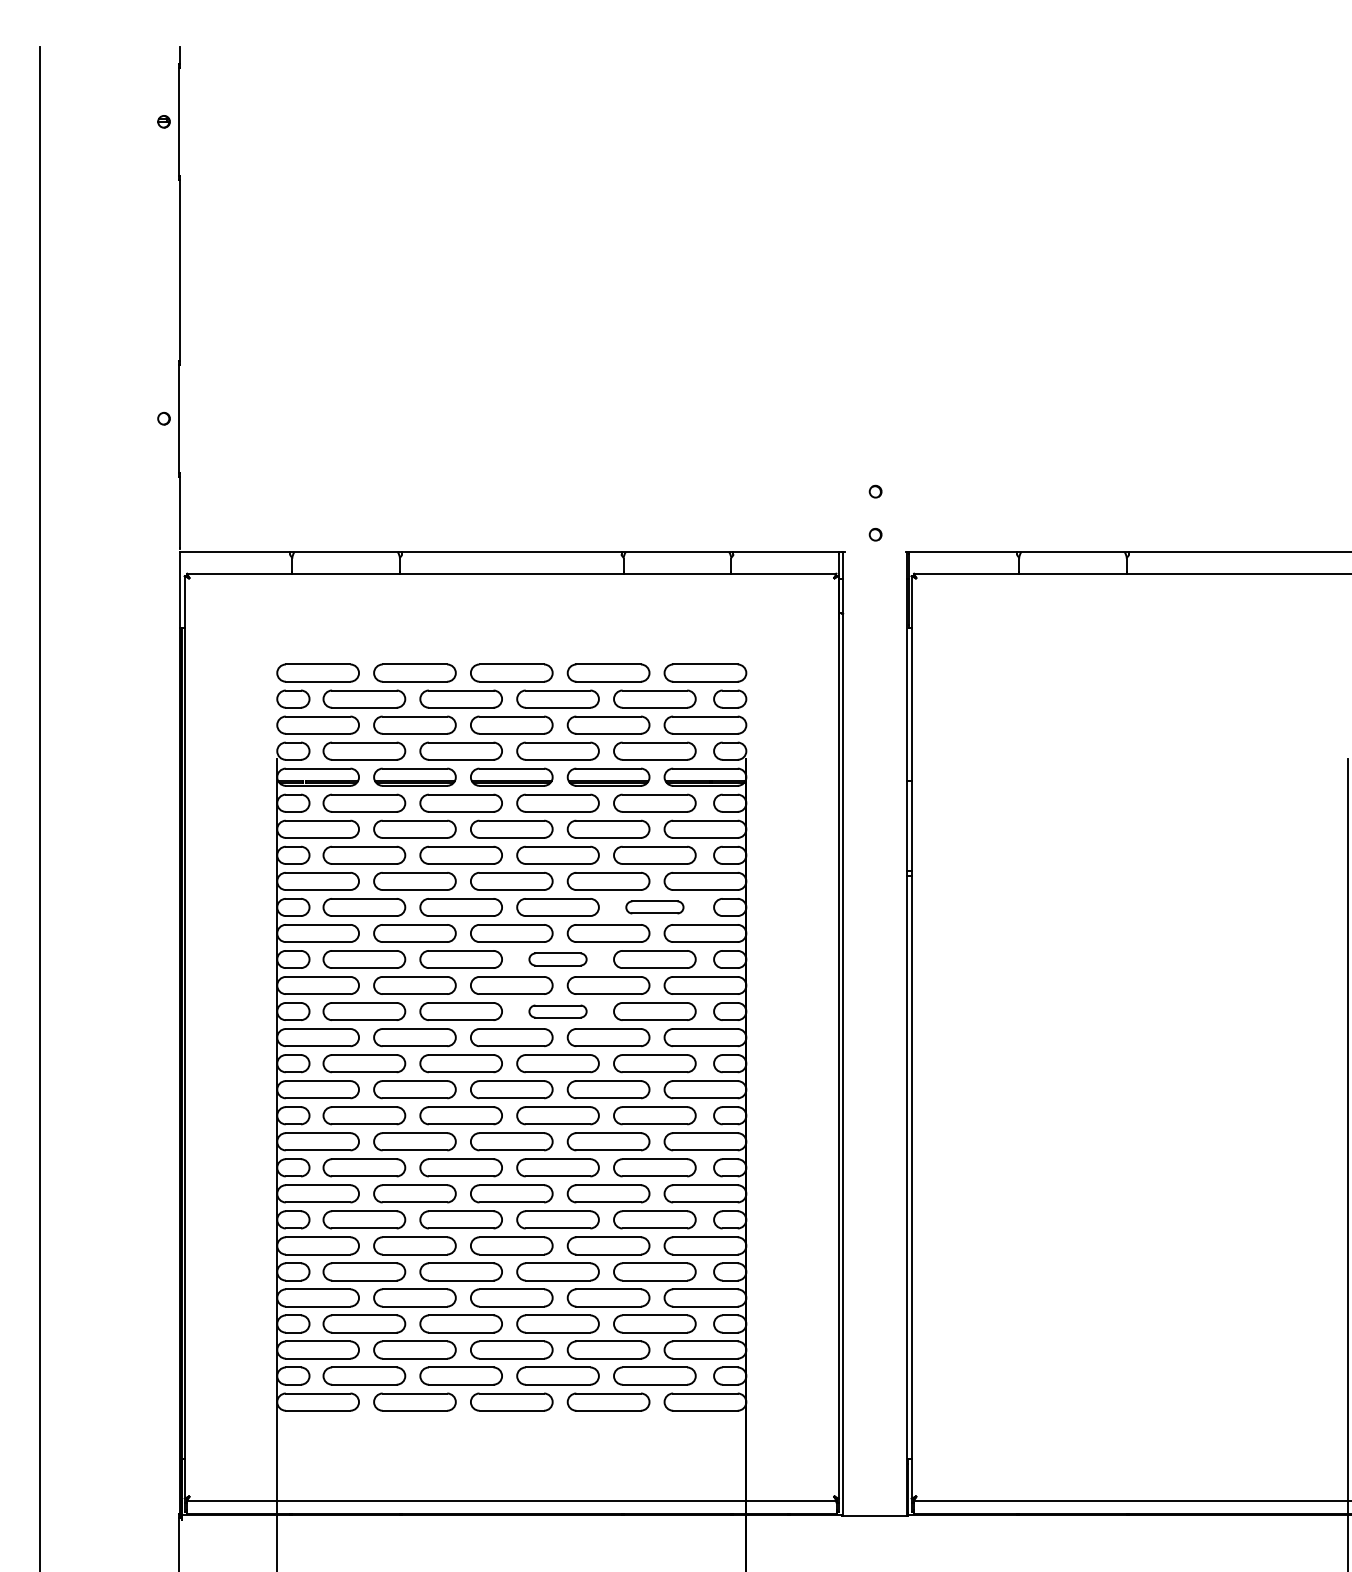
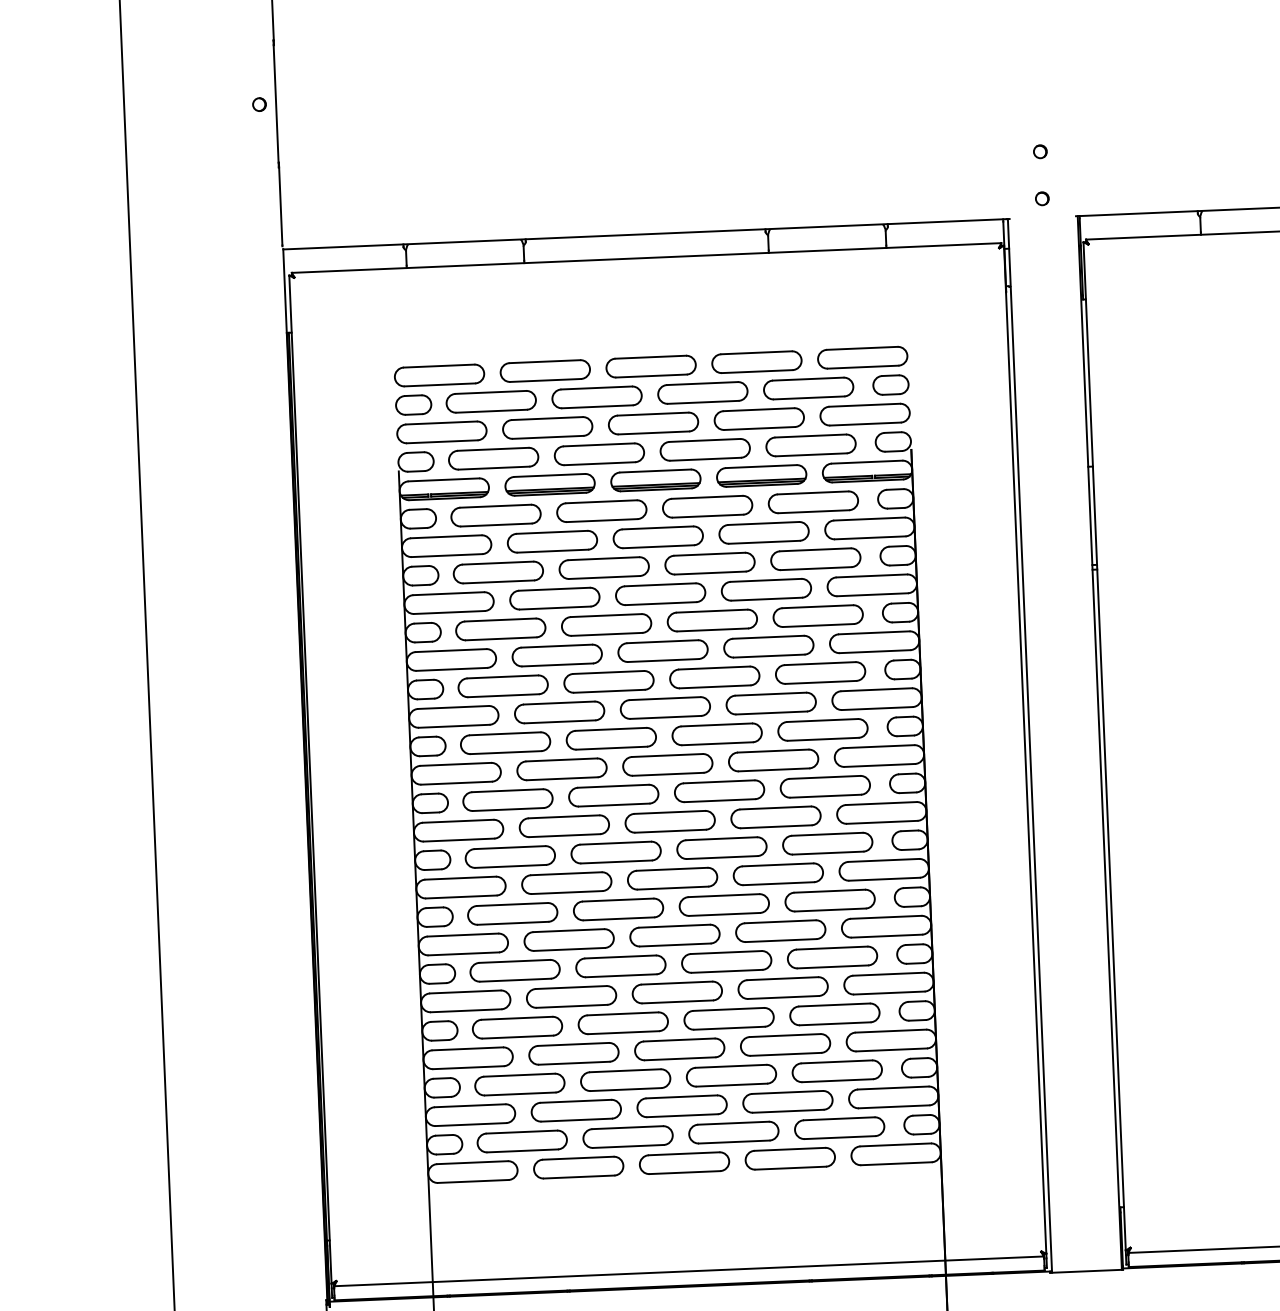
part: (654, 907) -> (817, 616), size x1.43
part: (557, 959) -> (714, 677), size x1.43
part: (557, 1011) -> (716, 734), size x1.43

